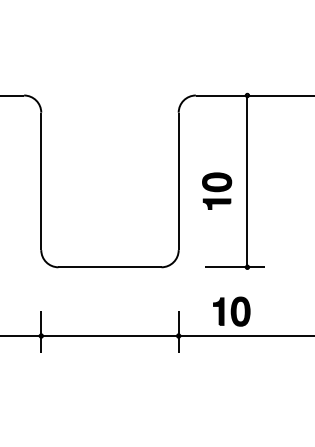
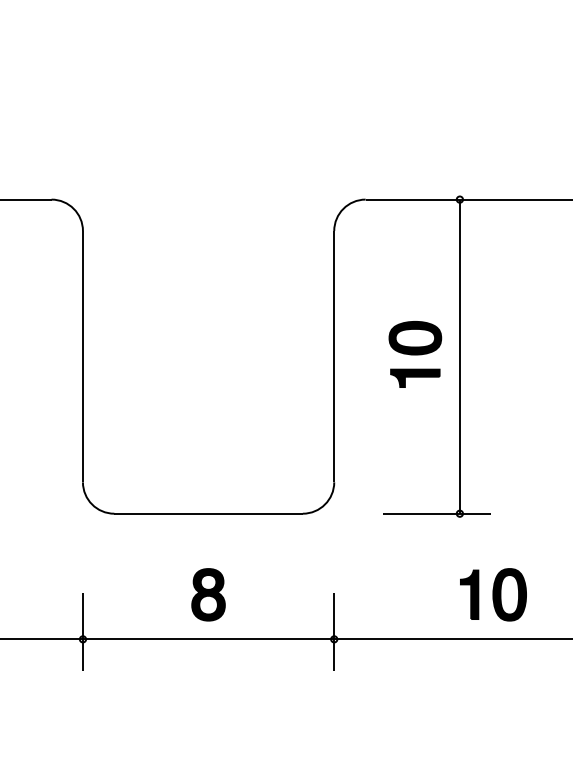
part: (217, 190) -> (416, 353), moved
part: (109, 311) -> (207, 594), added
part: (231, 311) -> (492, 594), moved

